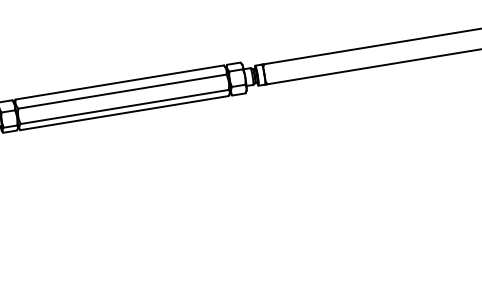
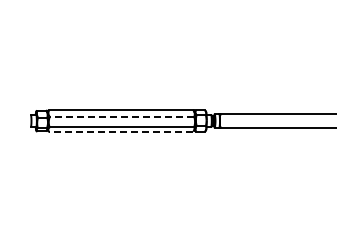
line: (121, 91) -> (121, 116), solid -> dashed
line: (123, 113) -> (120, 131), solid -> dashed

